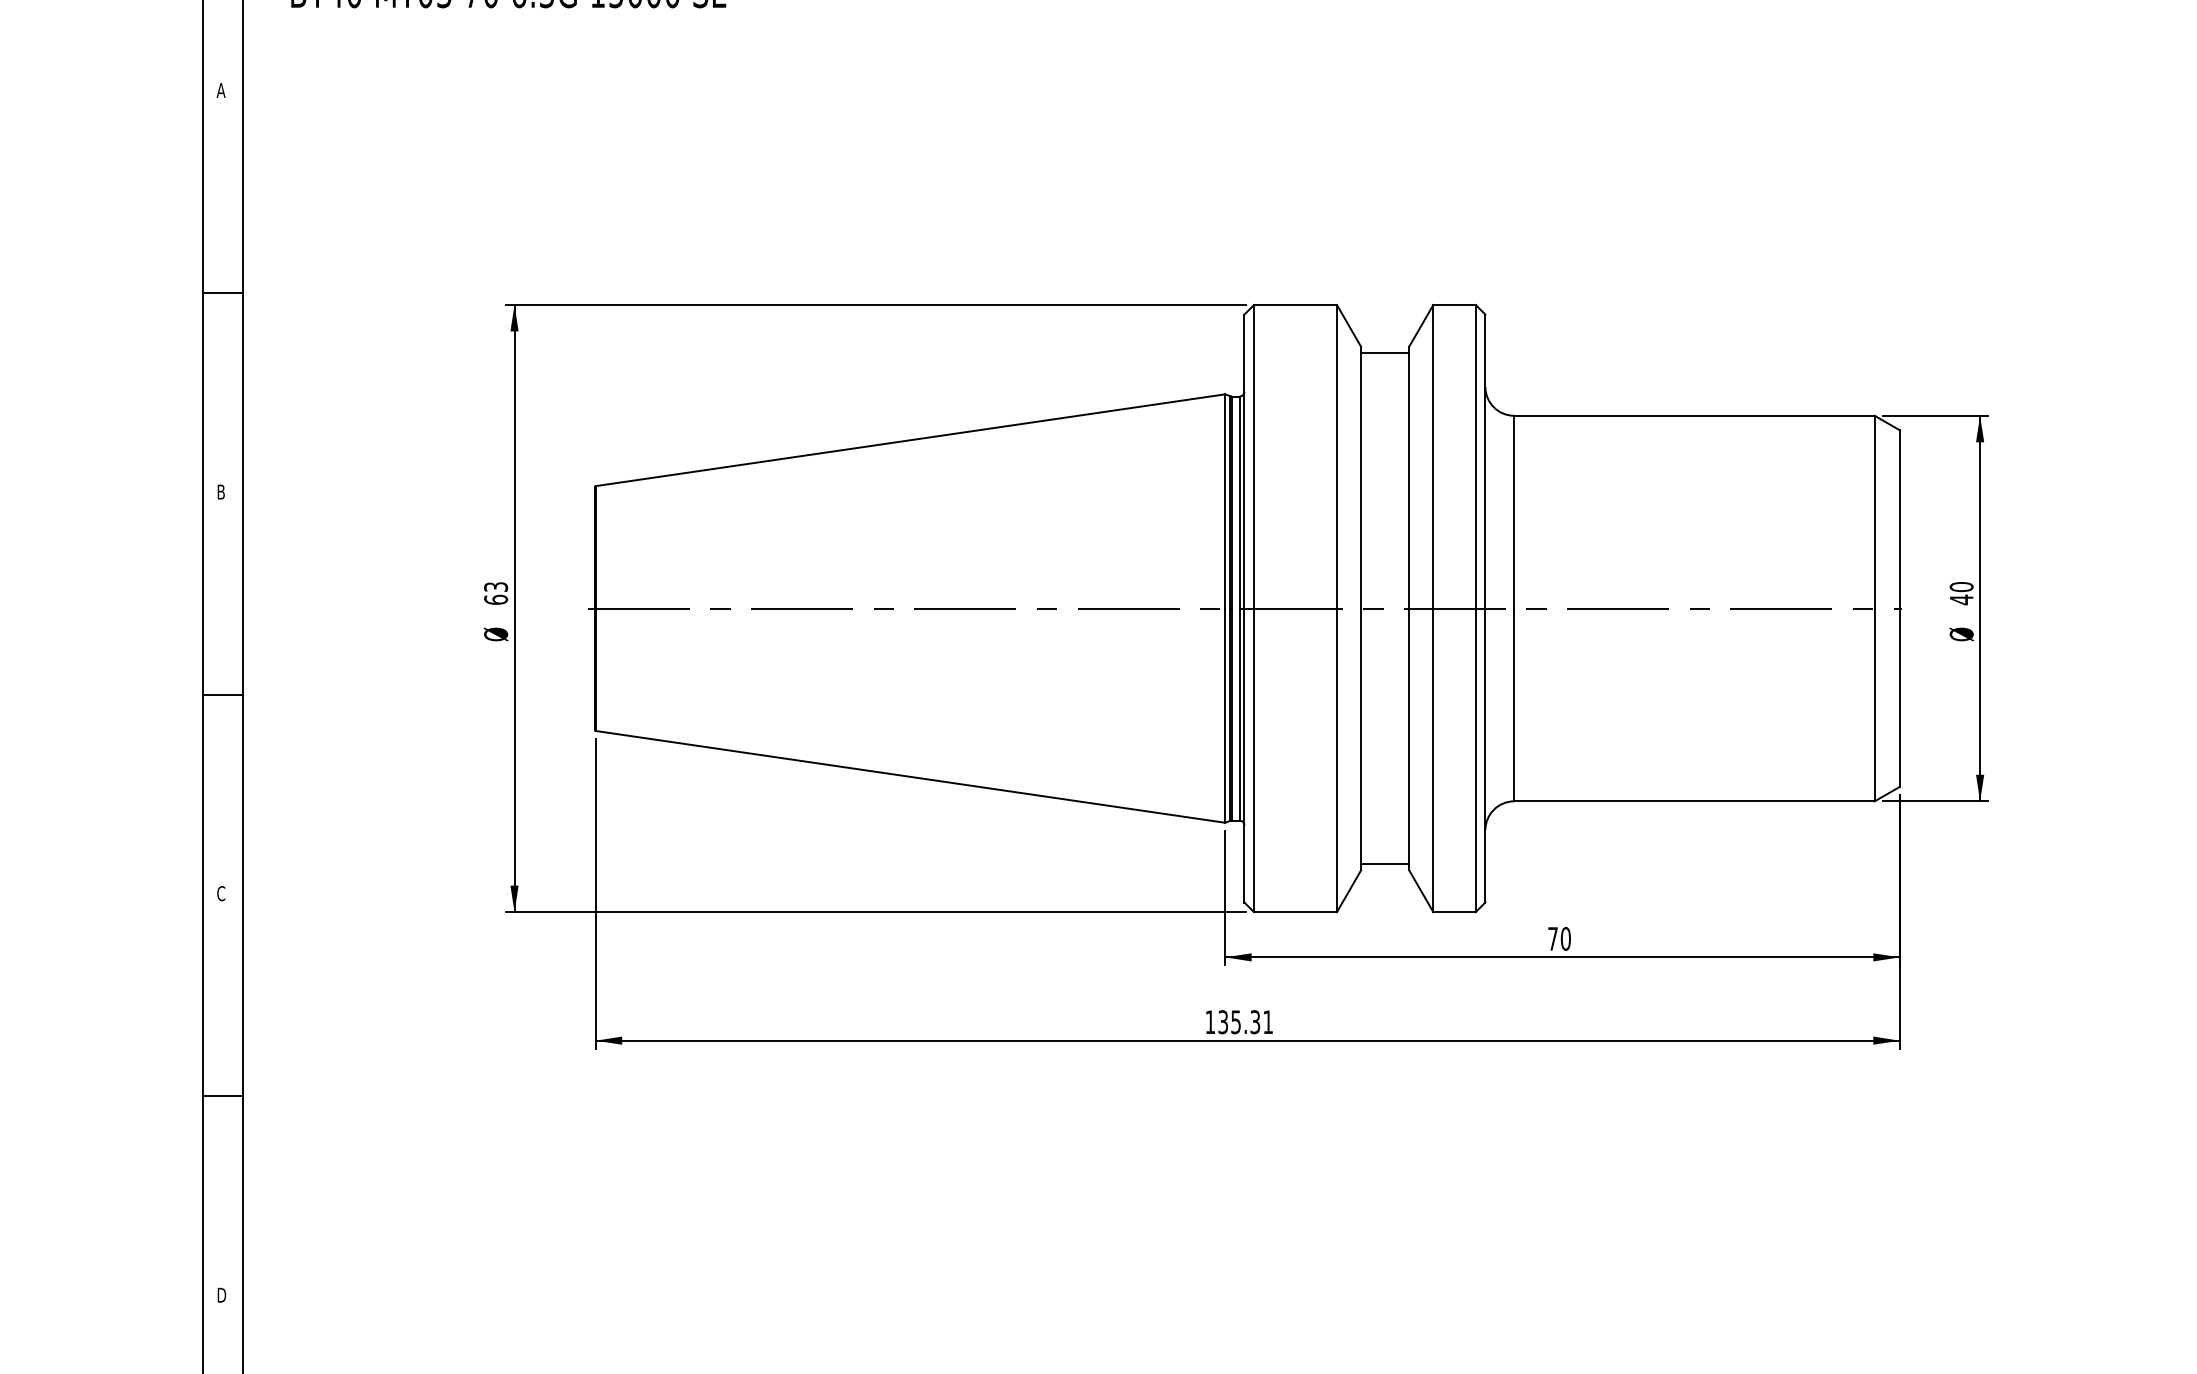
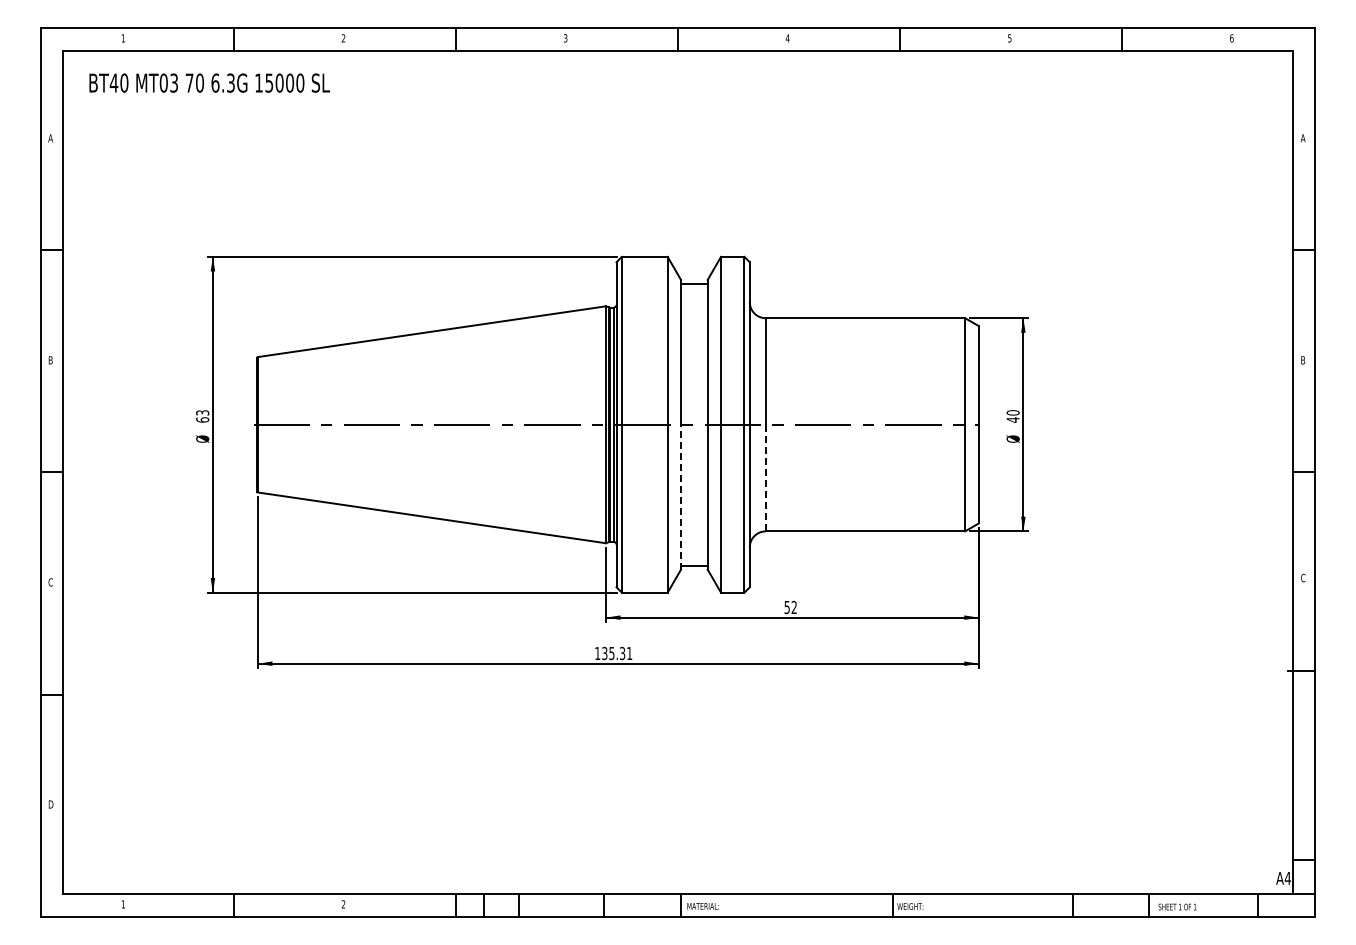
line: (1513, 703) -> (765, 477), solid -> dashed
line: (1361, 738) -> (681, 496), solid -> dashed
text: (1559, 938) -> (790, 607), 70 -> 52

